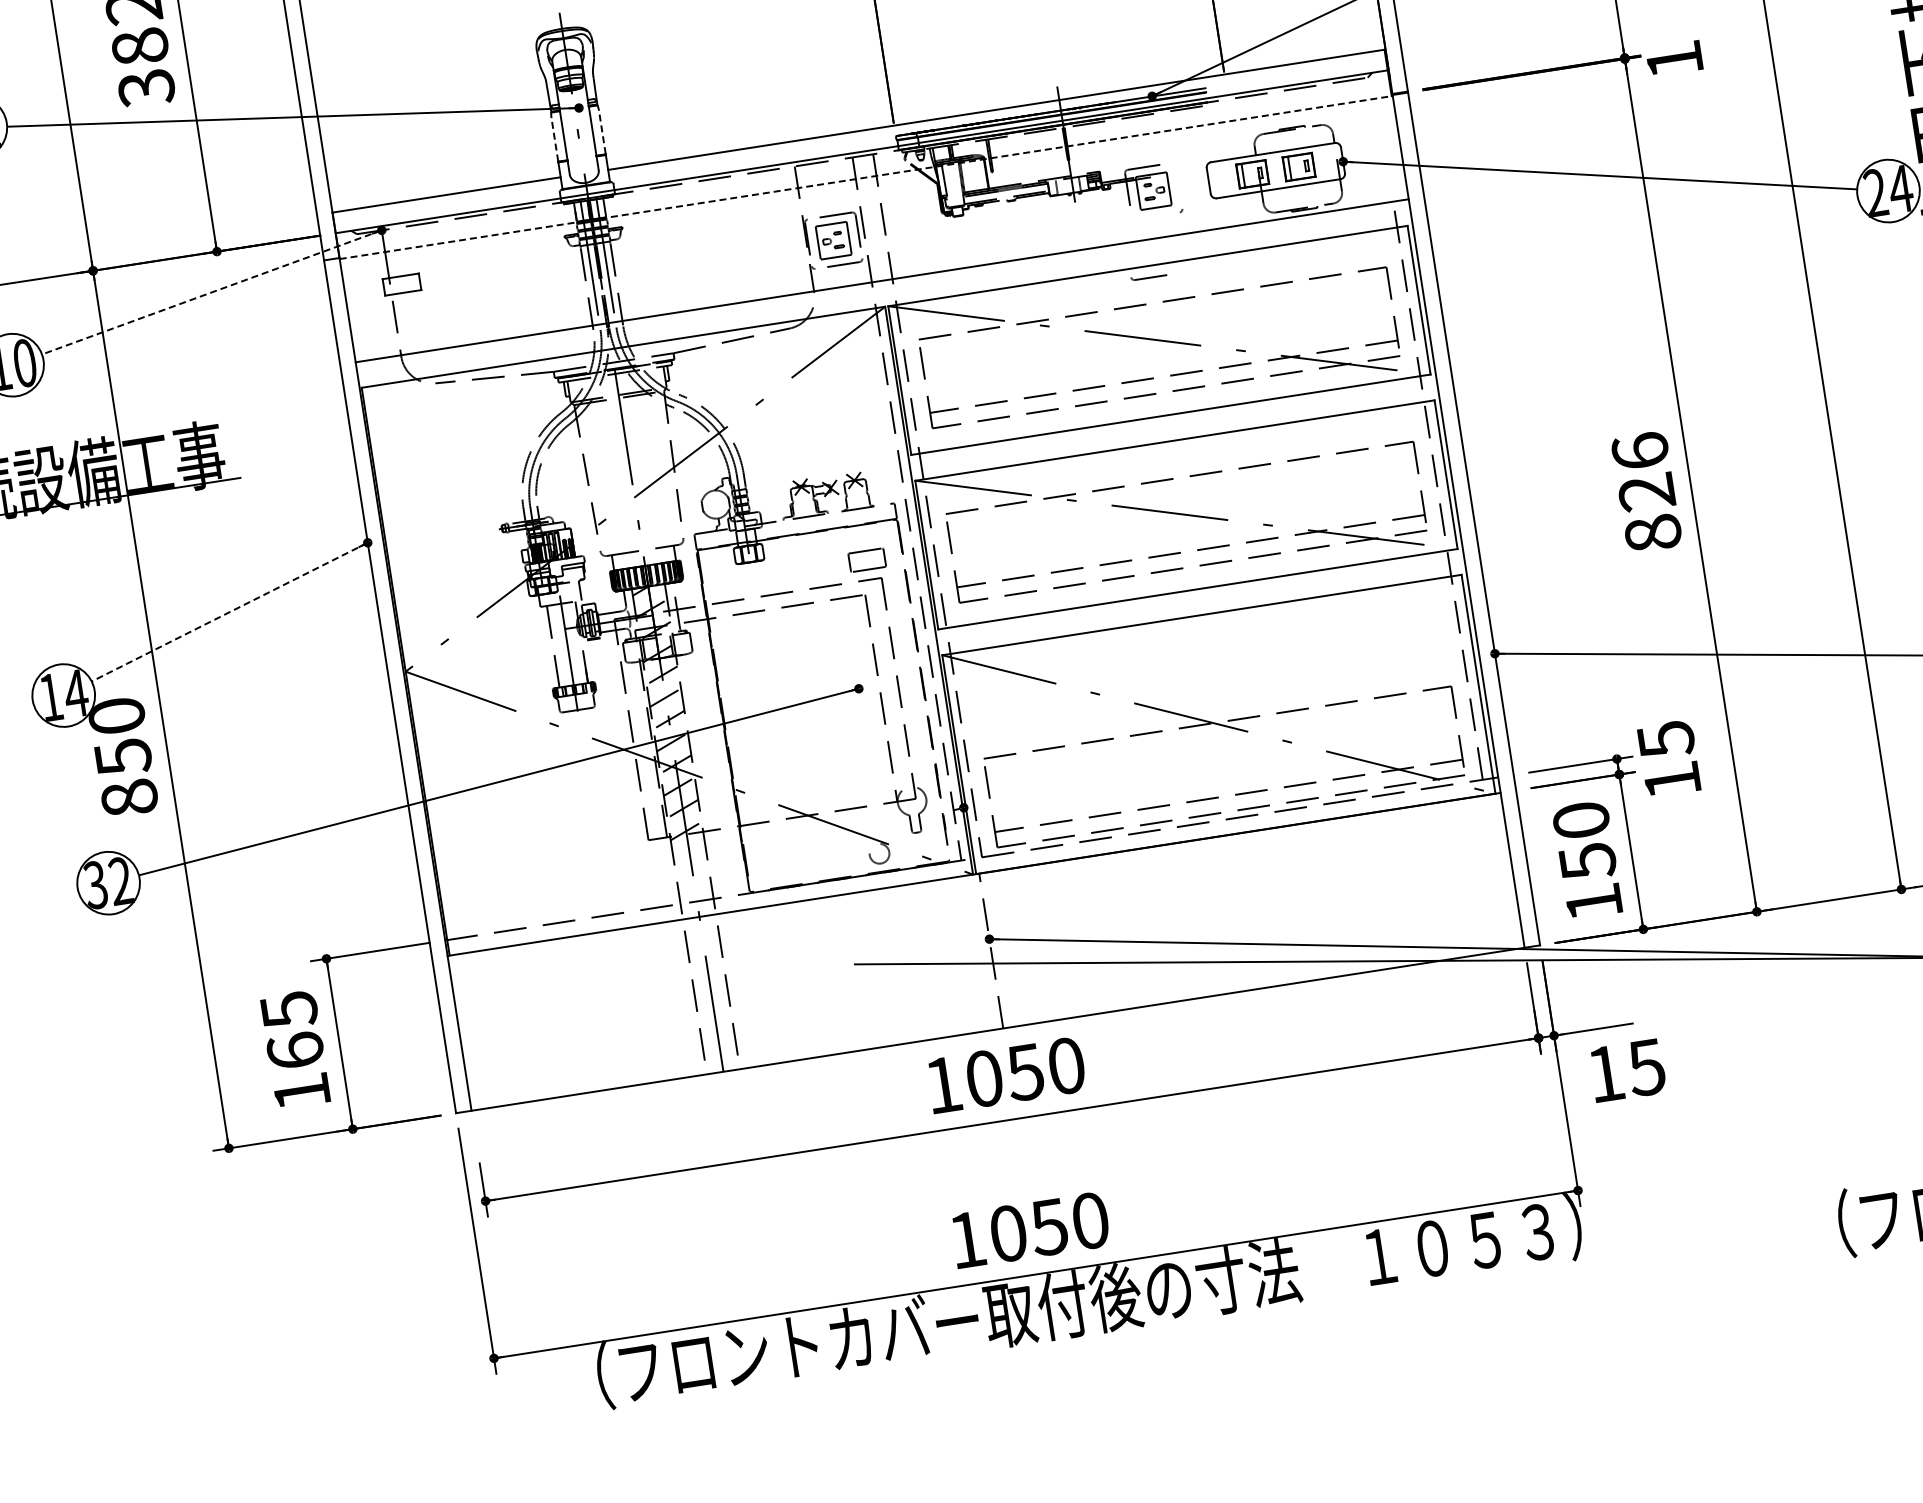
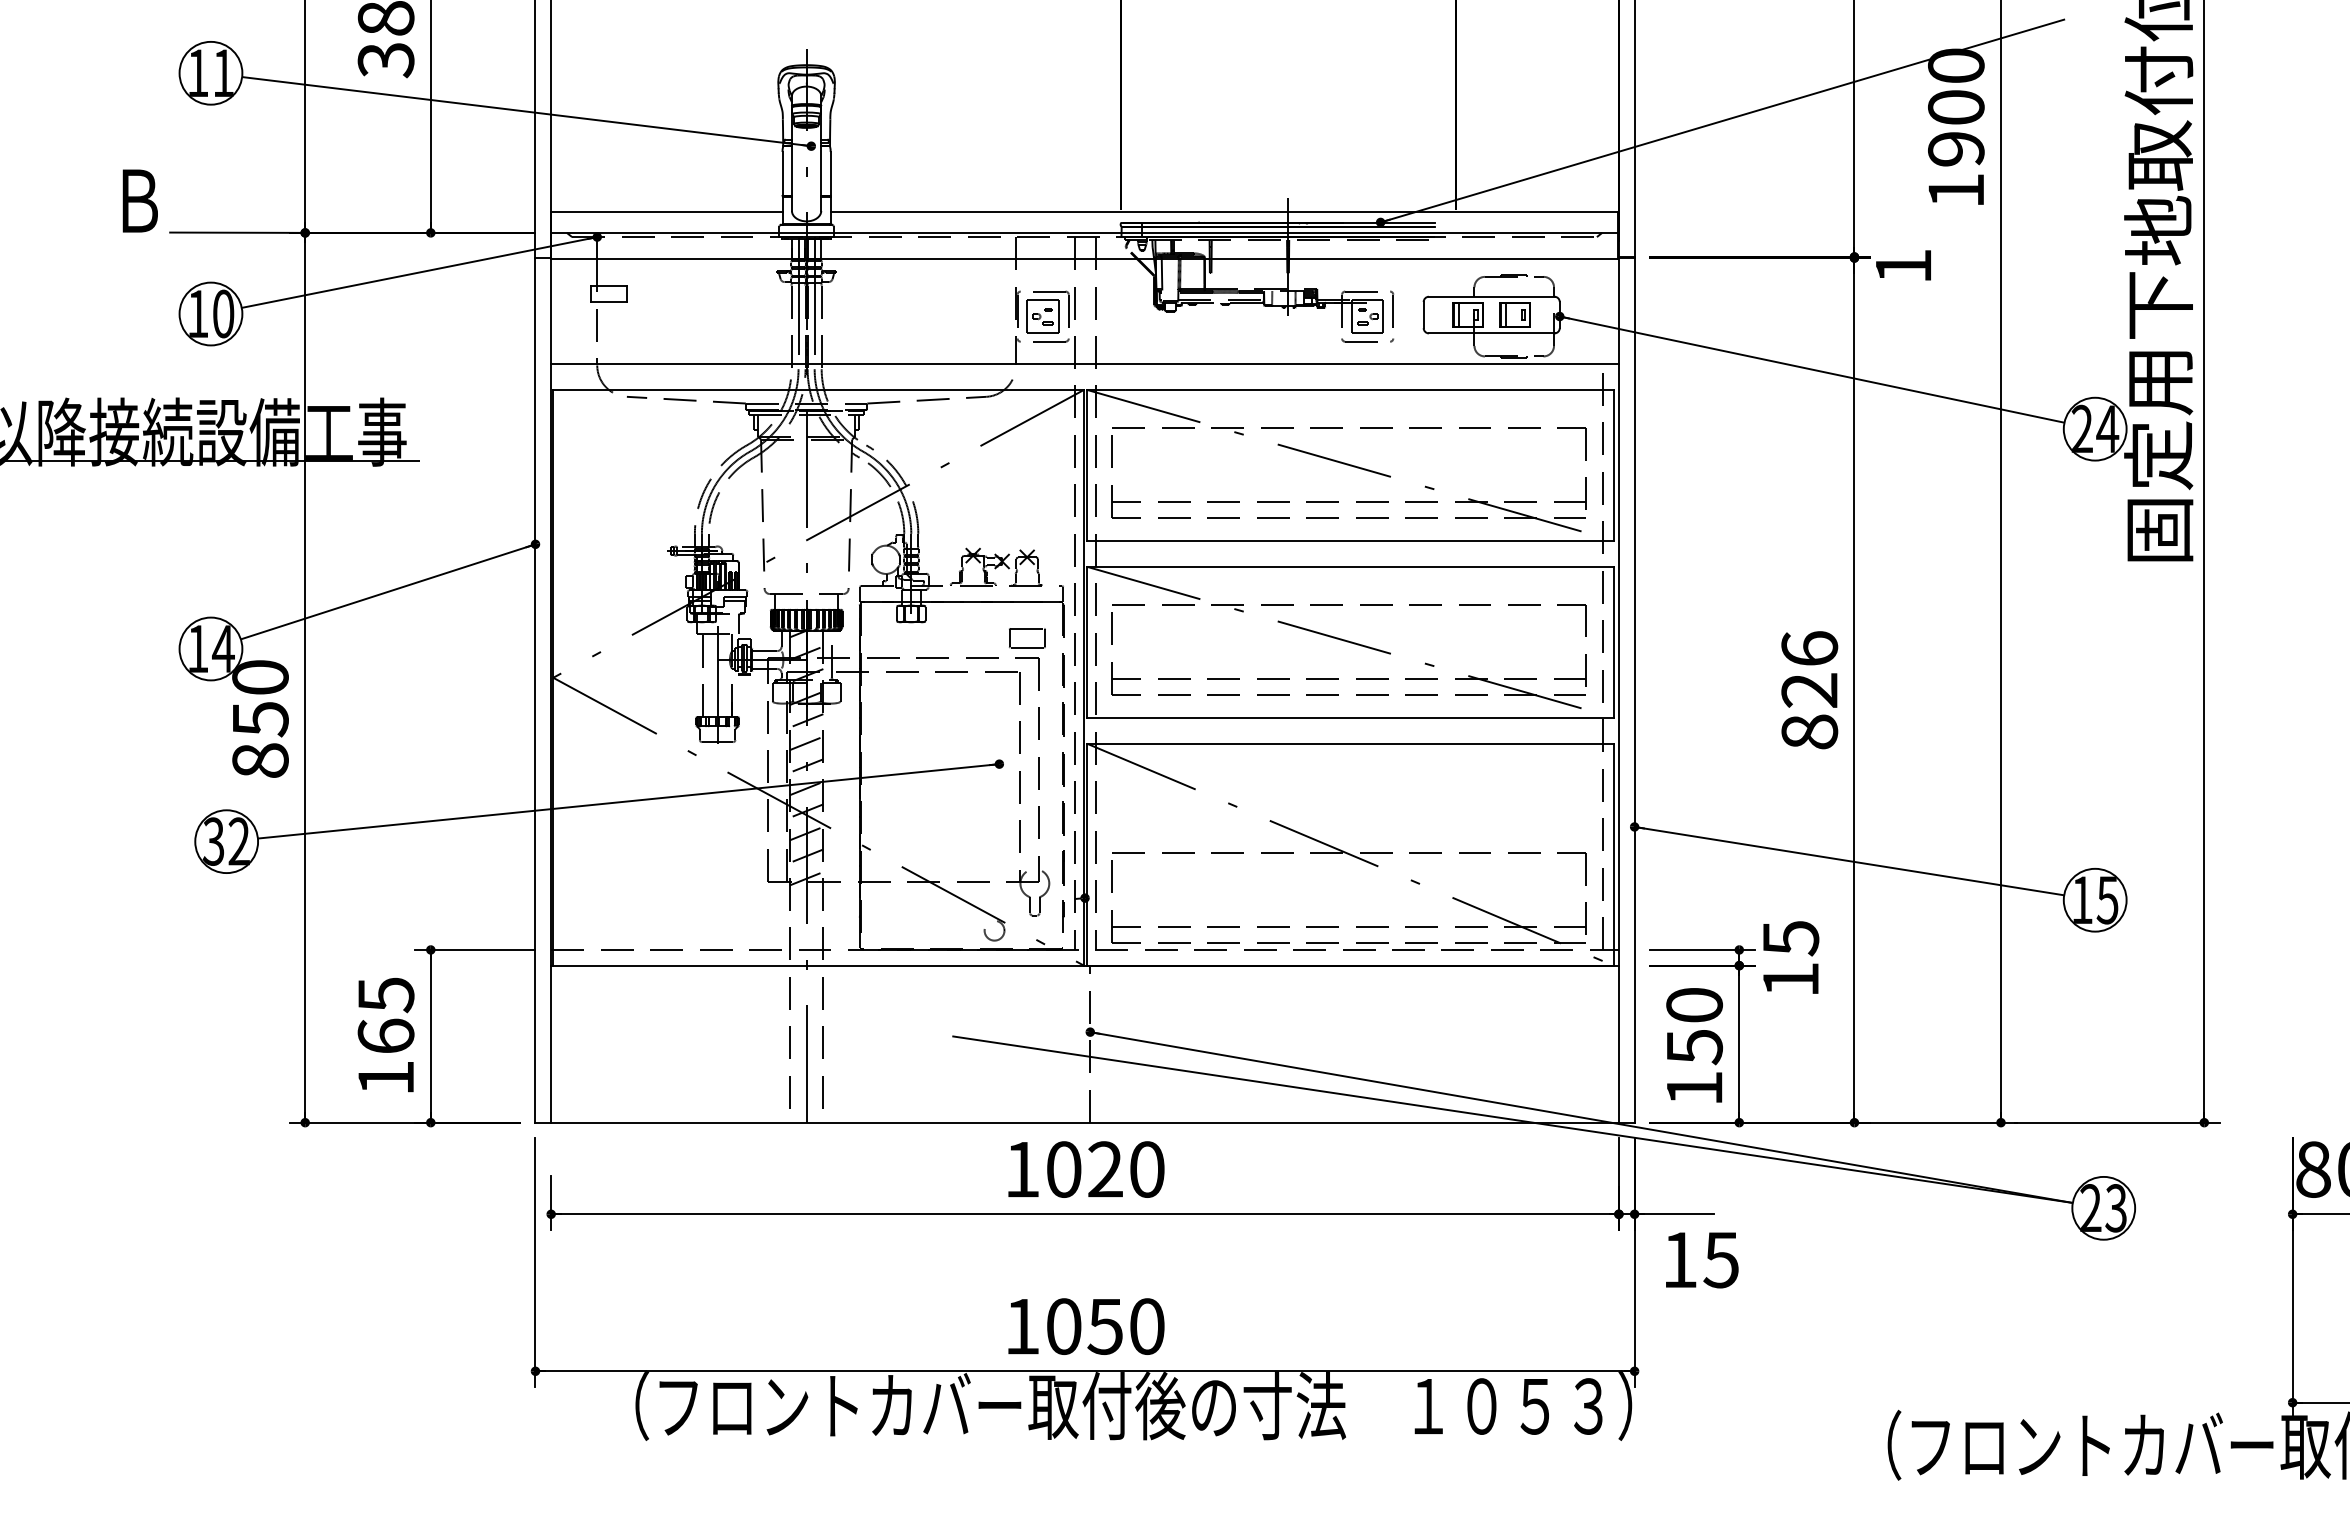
line: (602, 132) -> (830, 173), dashed -> solid
line: (554, 139) -> (782, 173), dashed -> solid
line: (866, 177) -> (1085, 259), dashed -> solid
part: (1177, 179) -> (1392, 308), added
part: (1148, 276) -> (1359, 340), moved
line: (211, 292) -> (419, 272), dashed -> solid
line: (230, 611) -> (388, 591), dashed -> solid
text: (1024, 1072) -> (1104, 1169), 1050 -> 1020

